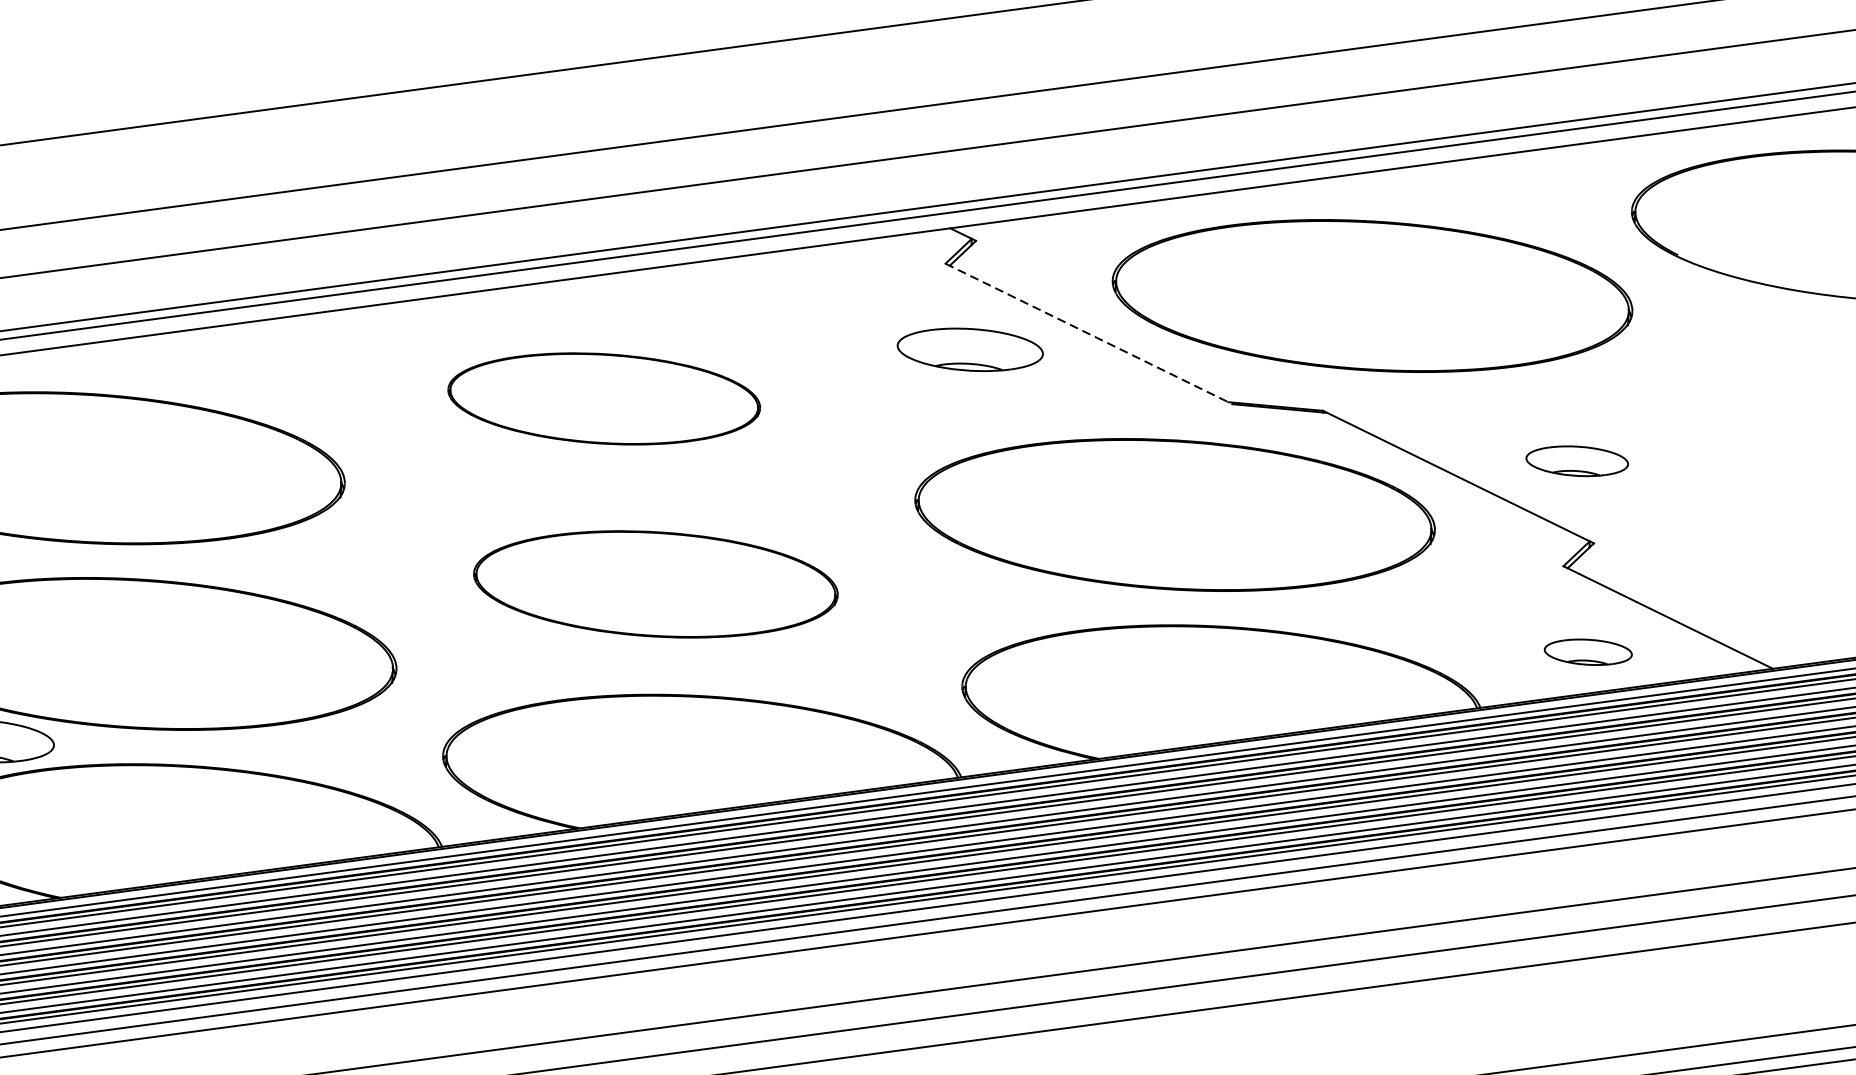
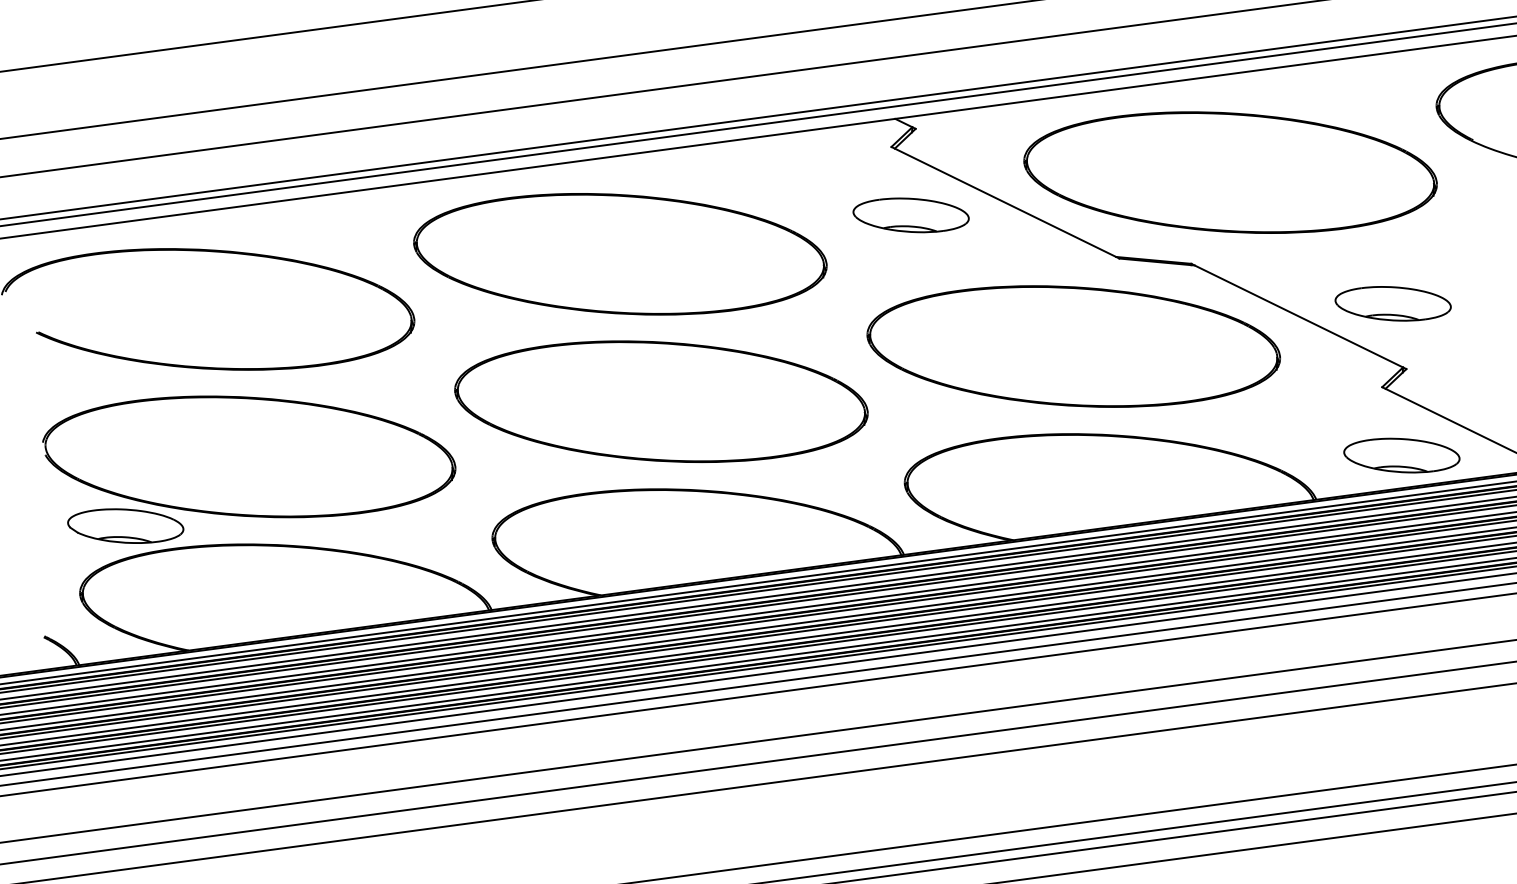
line: (1089, 333) -> (1005, 202), dashed -> solid
part: (604, 399) -> (620, 254), size x1.67
part: (1576, 460) -> (1392, 303), size x1.43
part: (655, 584) -> (661, 401), size x1.43
part: (1587, 652) -> (1401, 455), size x1.67

